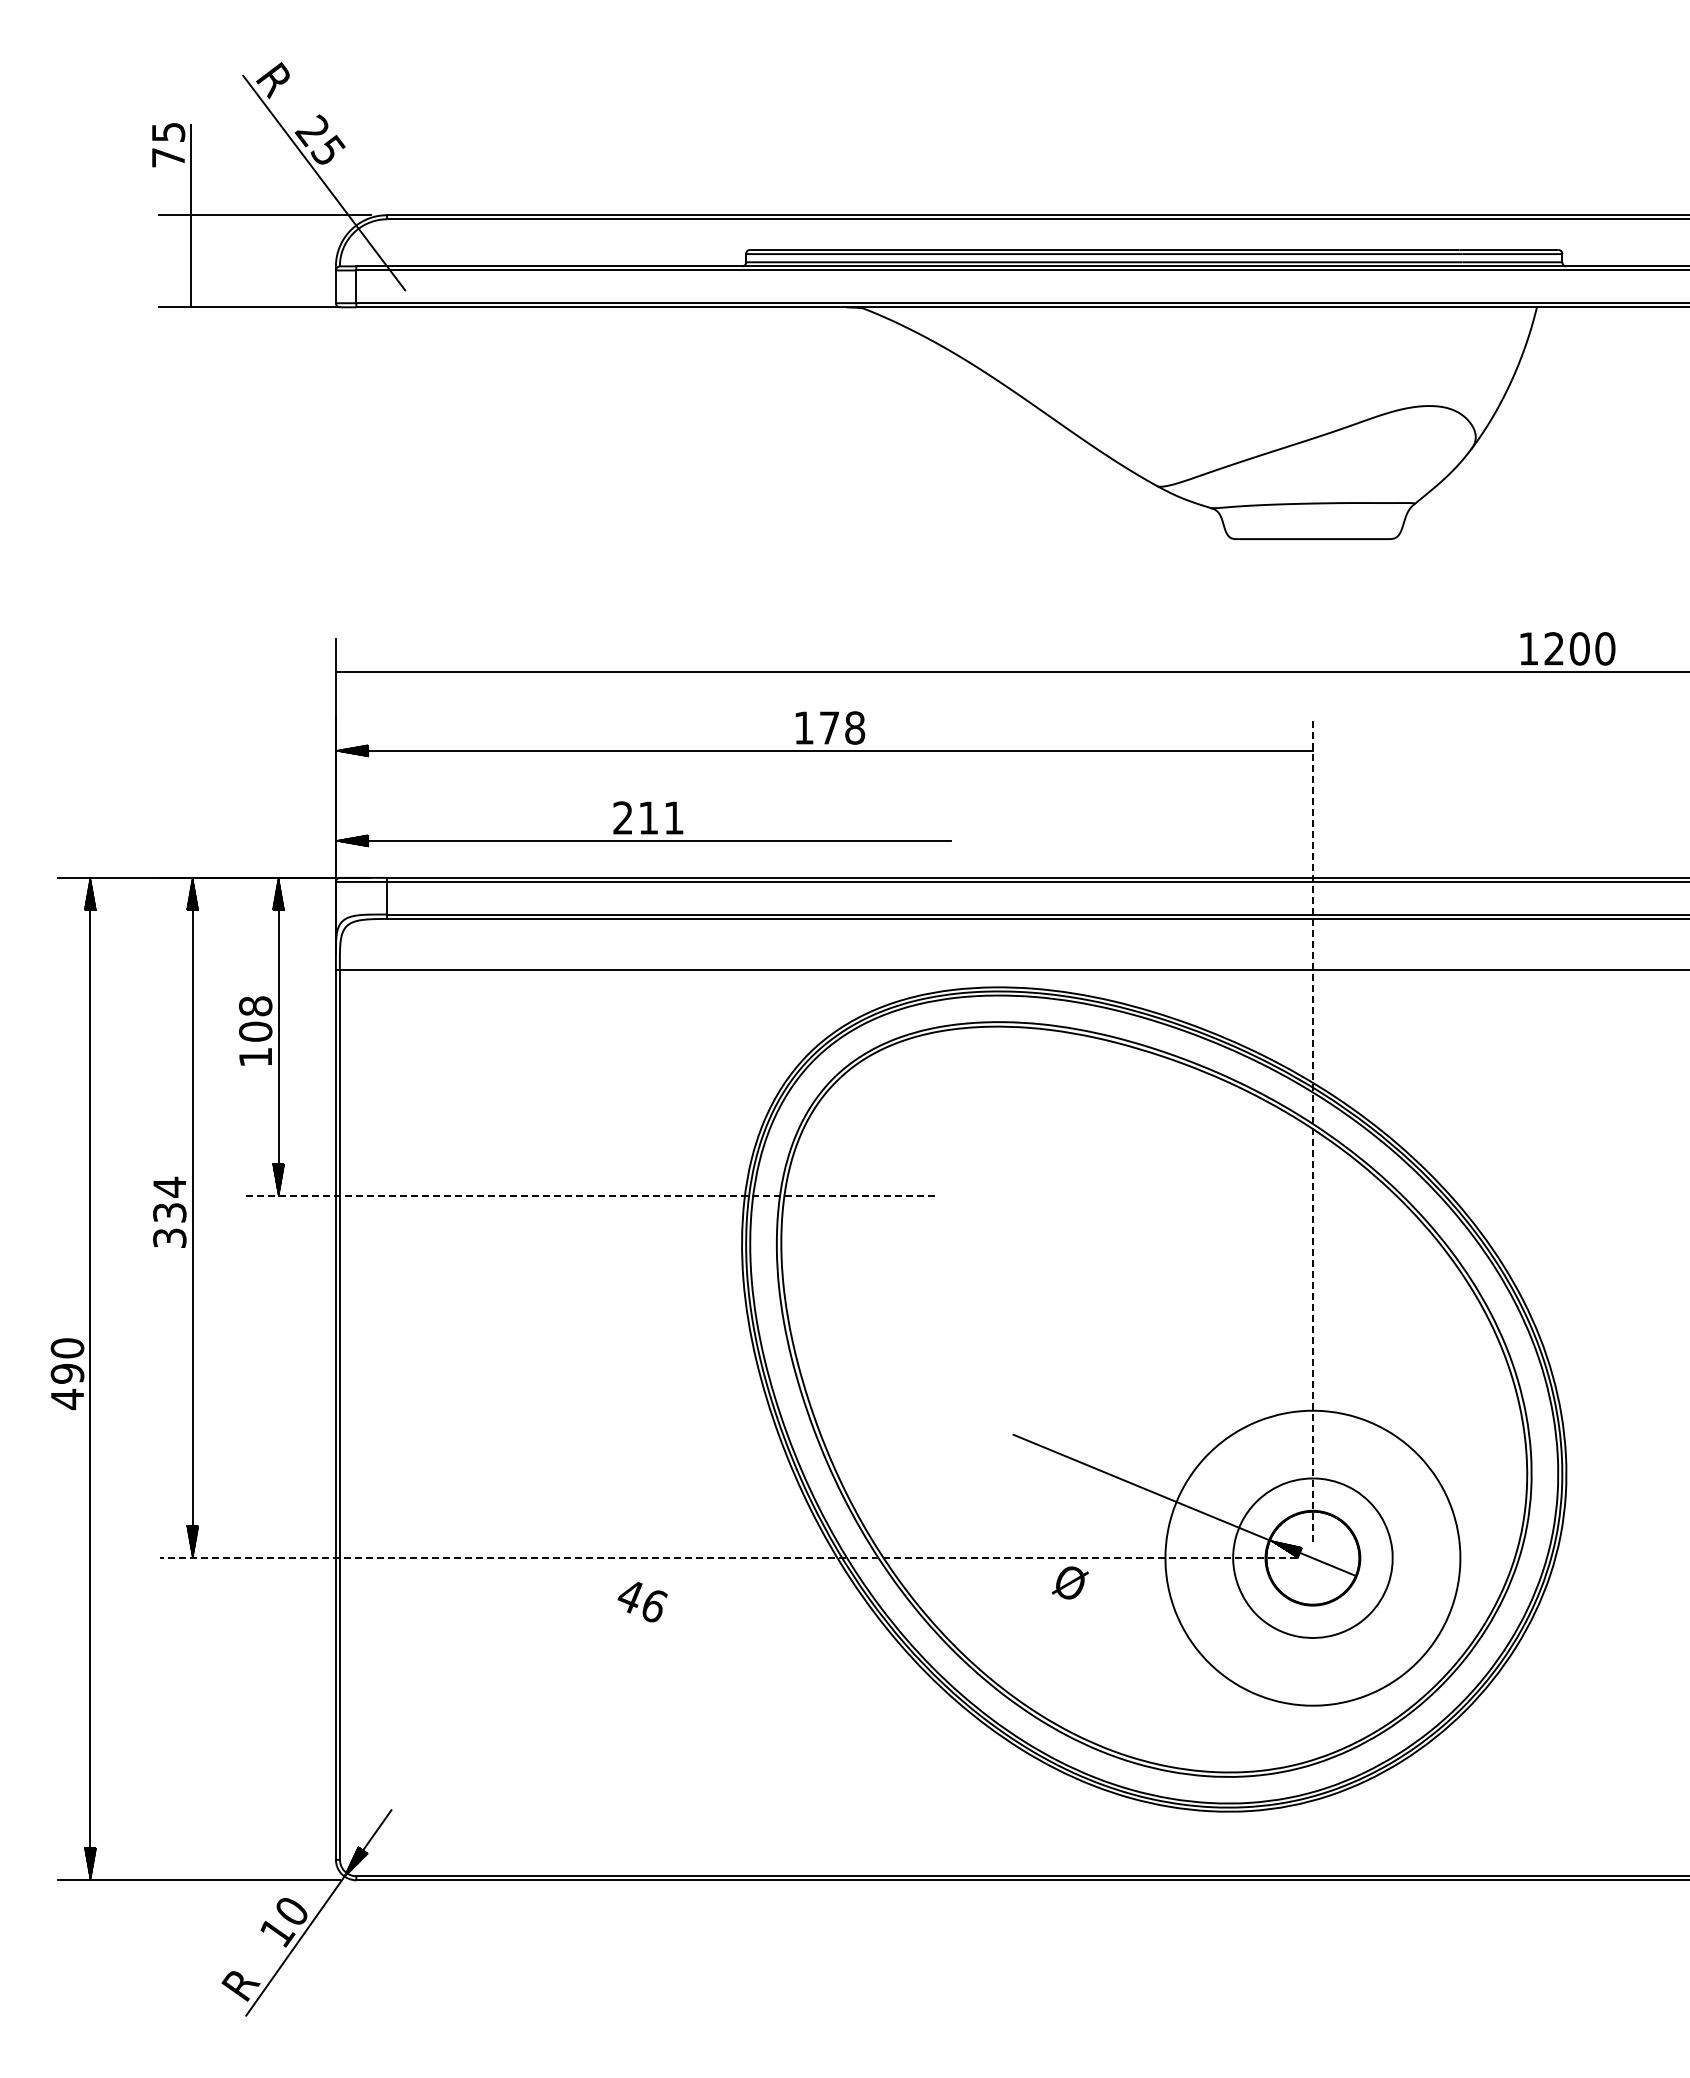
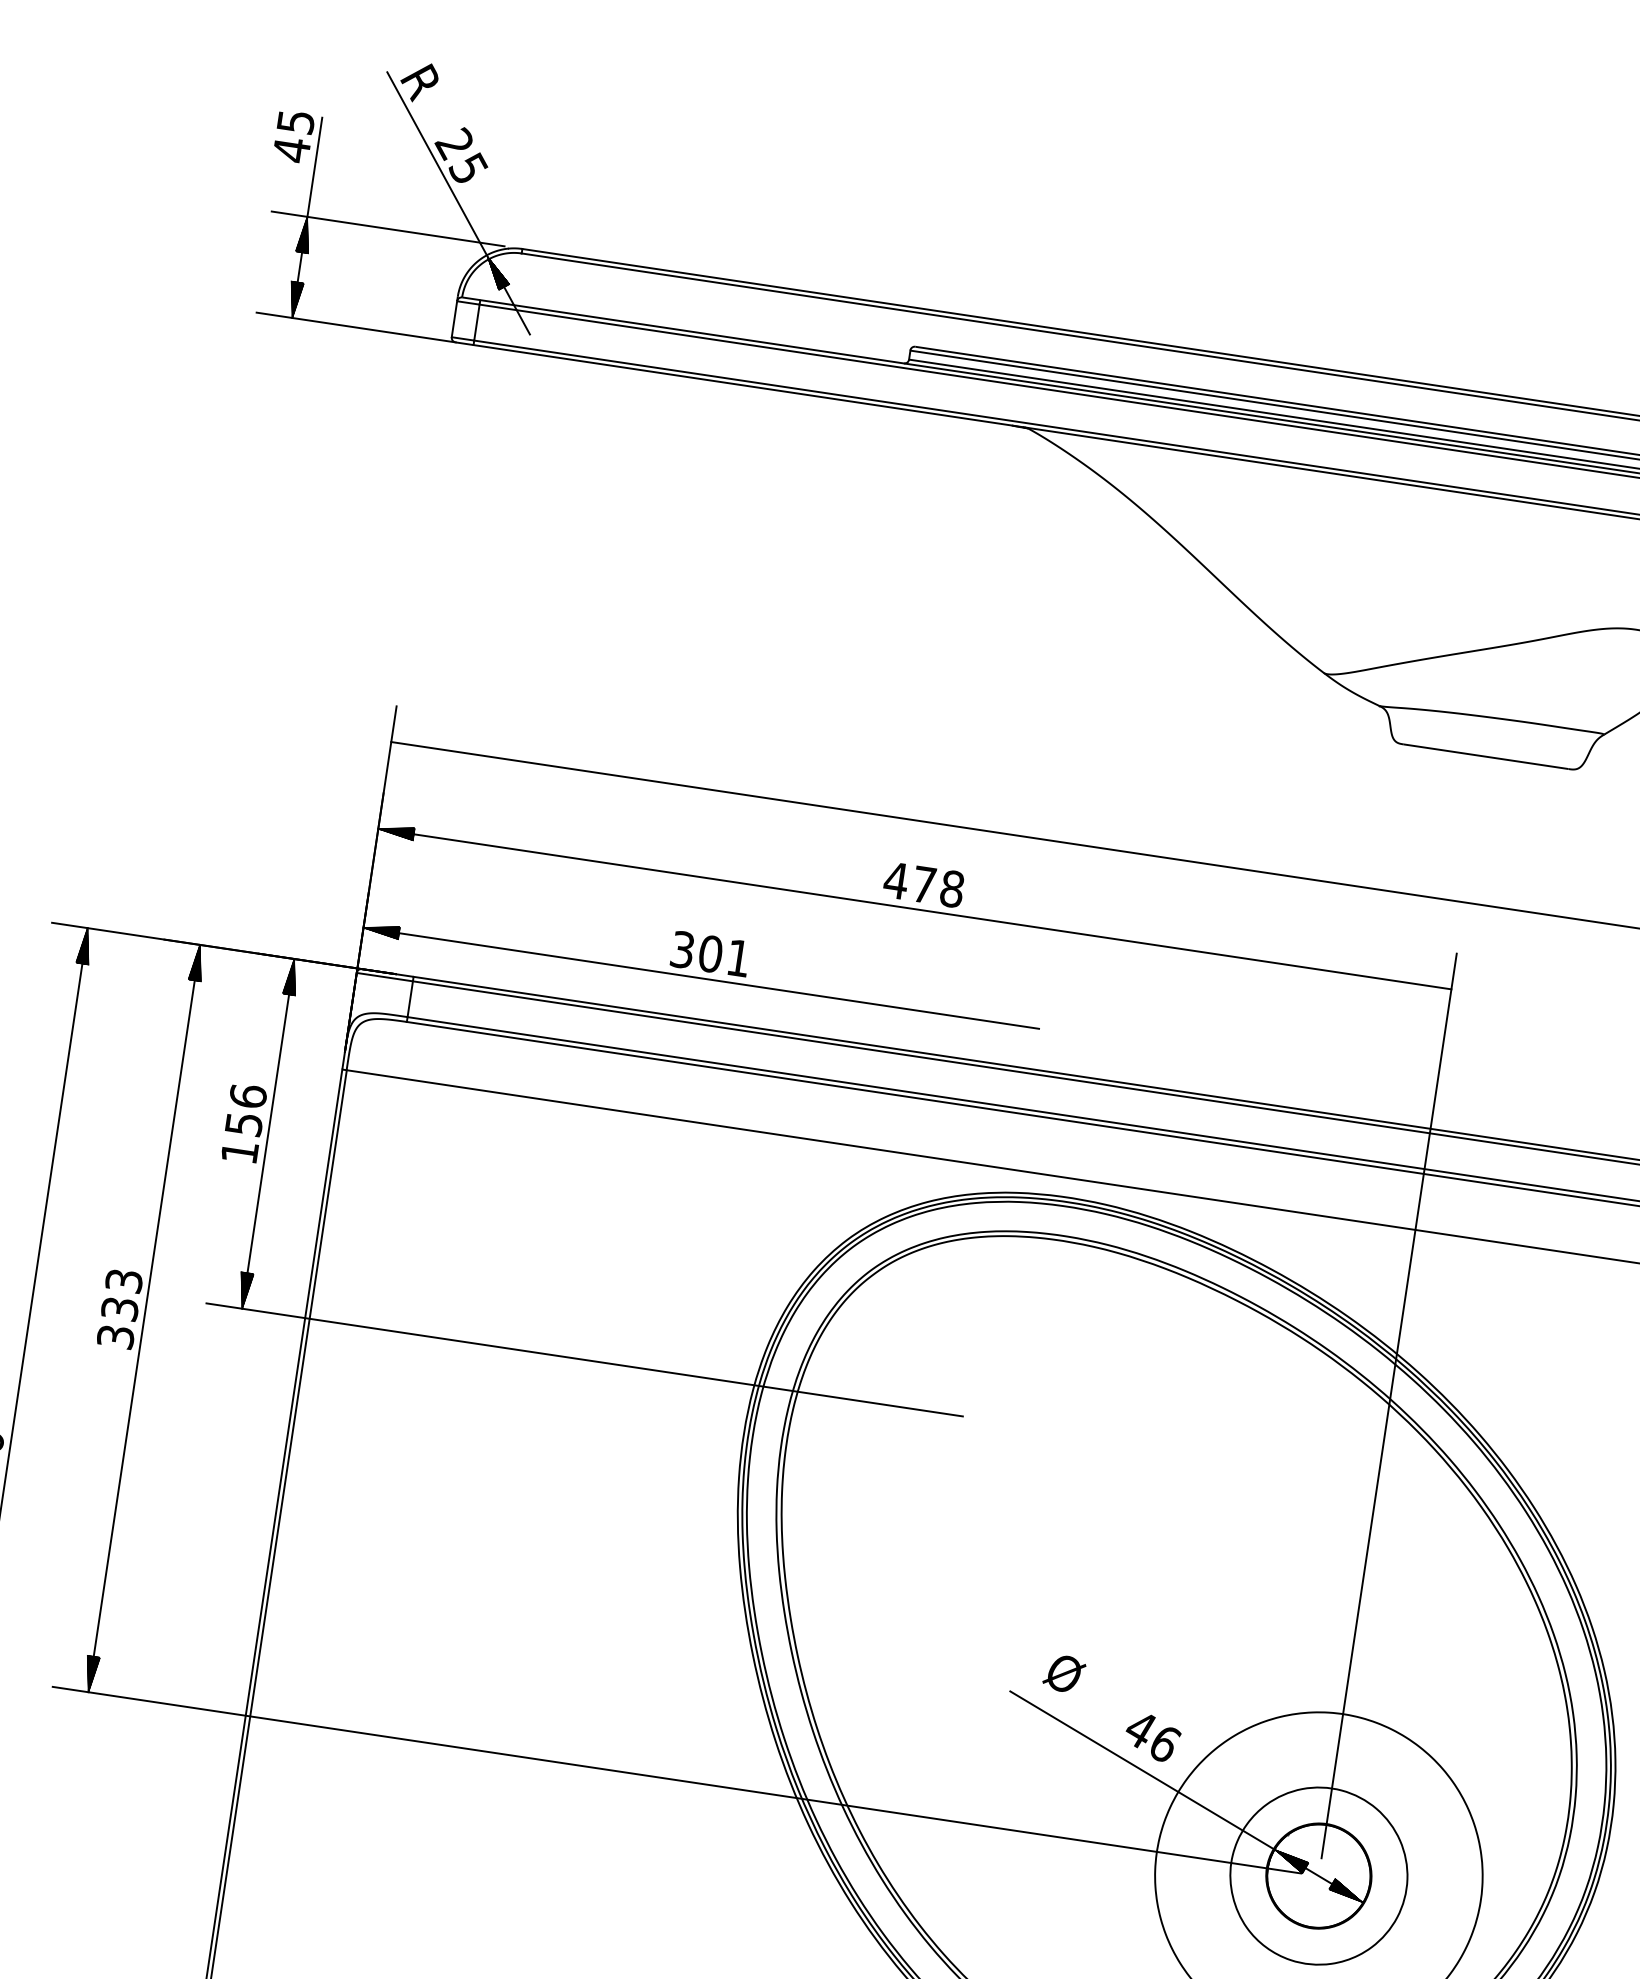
text: (168, 157) -> (291, 149), 75 -> 45
hatch: (191, 231) -> (304, 234), added
hatch: (368, 239) -> (498, 272), added
hatch: (191, 290) -> (295, 299), added
text: (803, 727) -> (895, 880), 178 -> 478
text: (635, 817) -> (696, 951), 211 -> 301
text: (255, 1018) -> (246, 1109), 108 -> 156
line: (1312, 1130) -> (1388, 1406), dashed -> solid
text: (169, 1186) -> (123, 1280), 334 -> 333
line: (589, 1196) -> (583, 1360), dashed -> solid
line: (727, 1558) -> (675, 1780), dashed -> solid
hatch: (1339, 1566) -> (1346, 1889), added
text: (1069, 1582) -> (1063, 1673), moved
text: (642, 1602) -> (1152, 1738), moved

